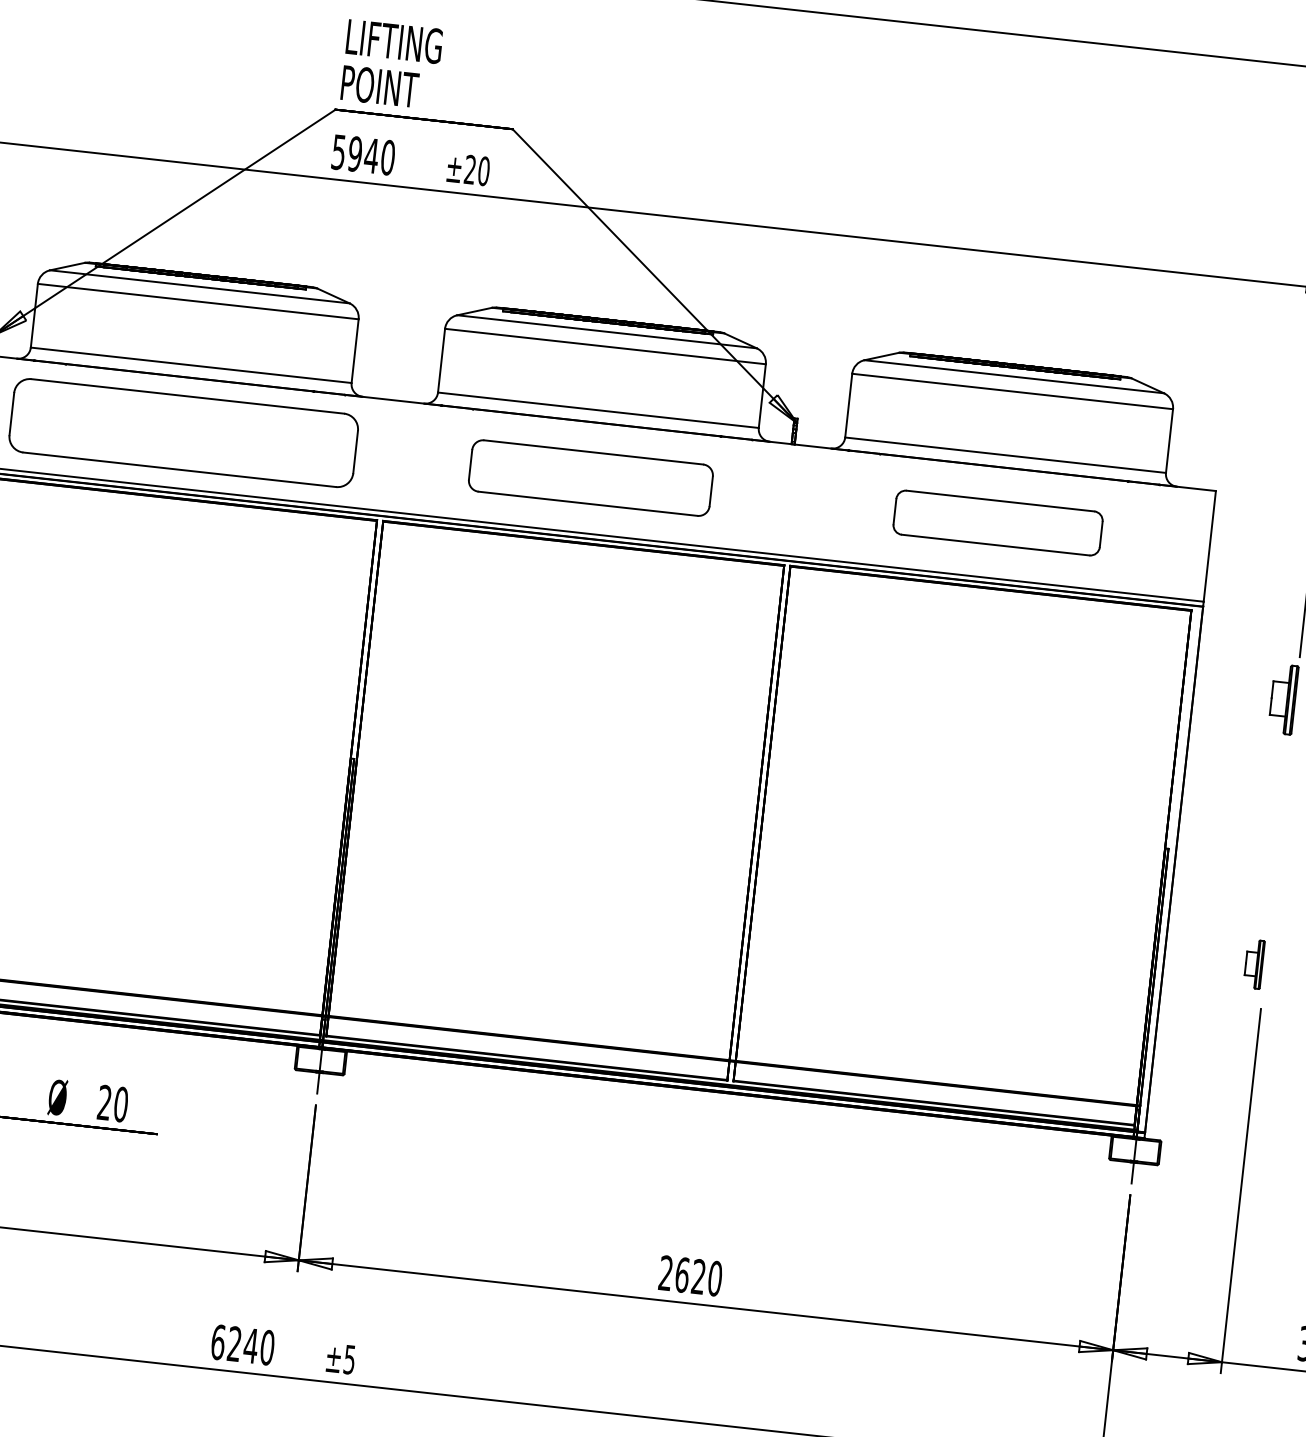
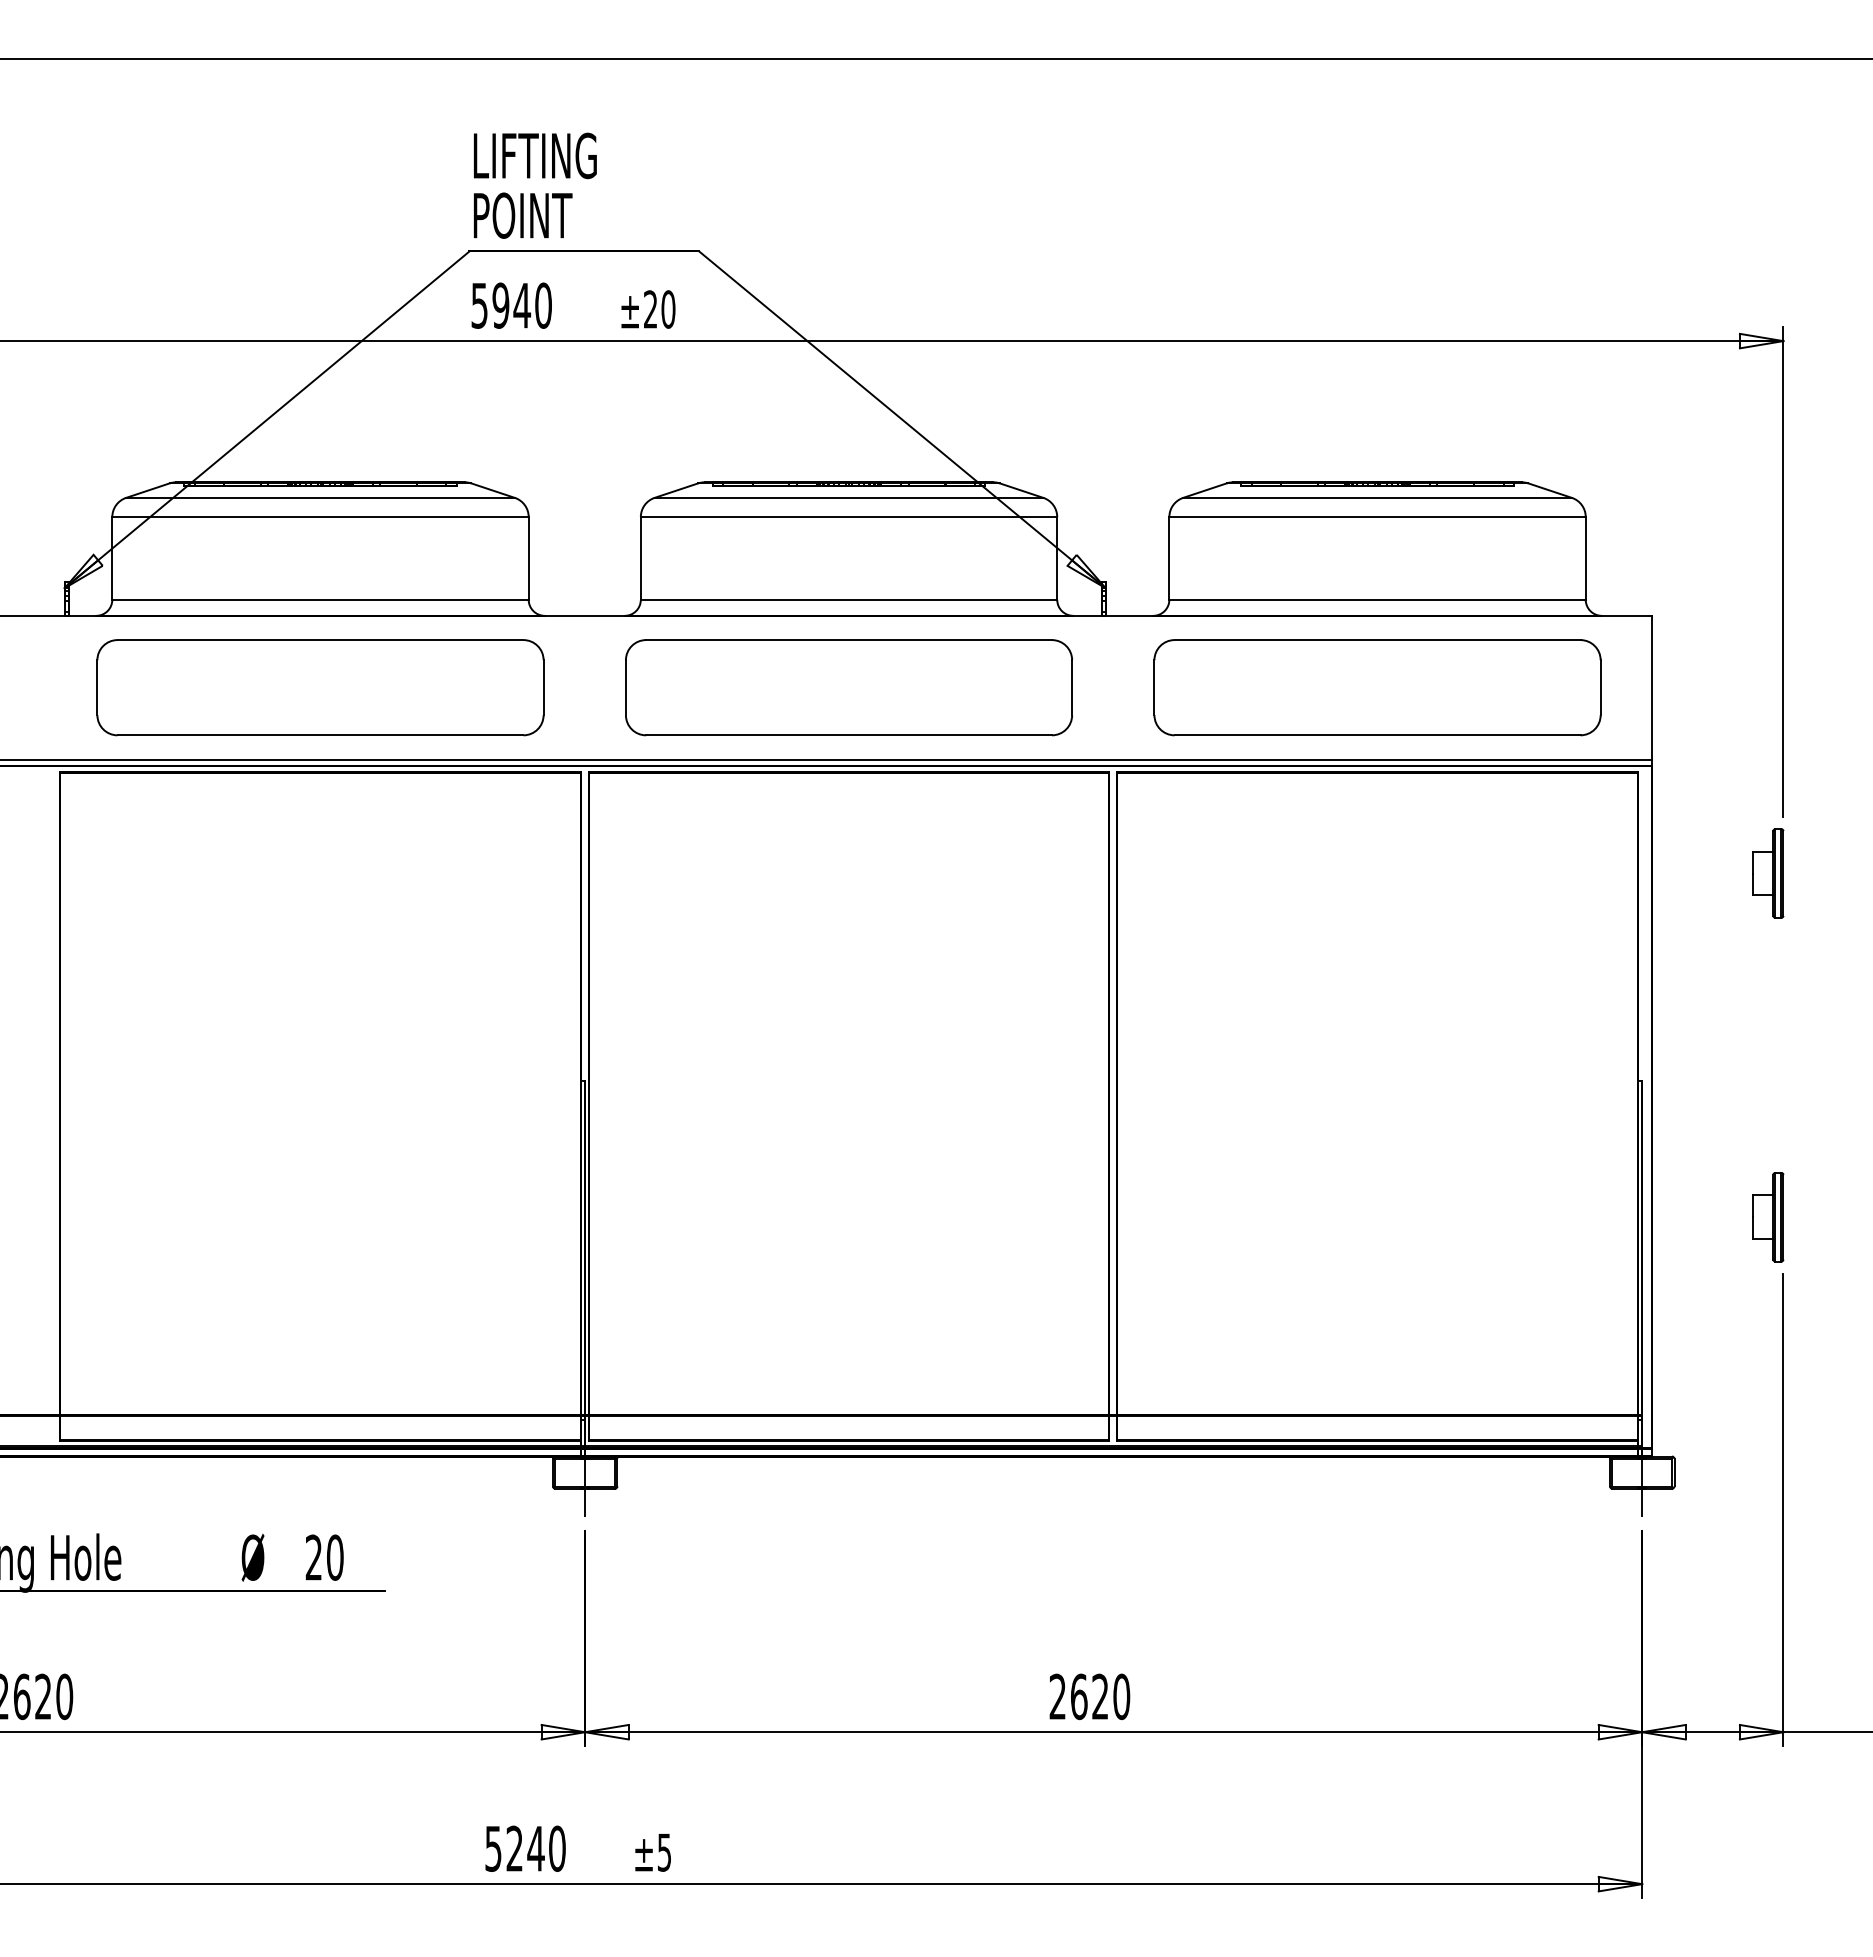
part: (590, 477) -> (848, 687), size x1.43
part: (998, 522) -> (1377, 687), size x1.67
part: (1254, 964) -> (1768, 1217), size x1.43
text: (218, 1342) -> (493, 1848), 6240 -> 5240

